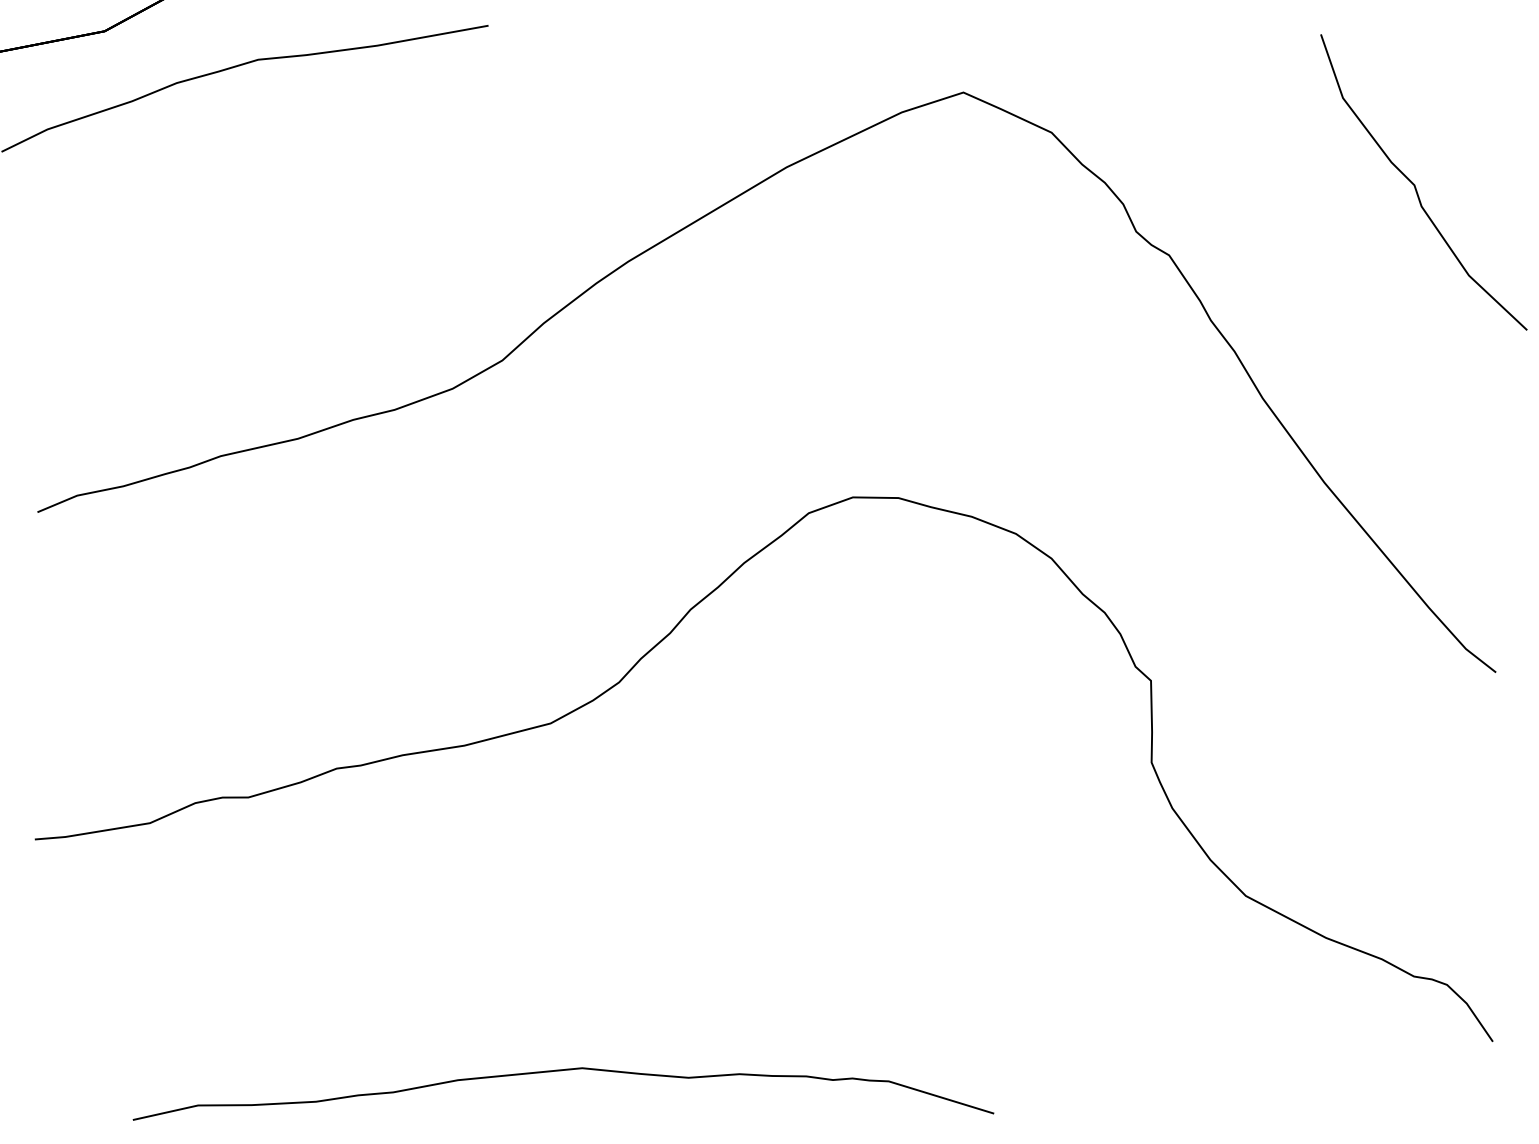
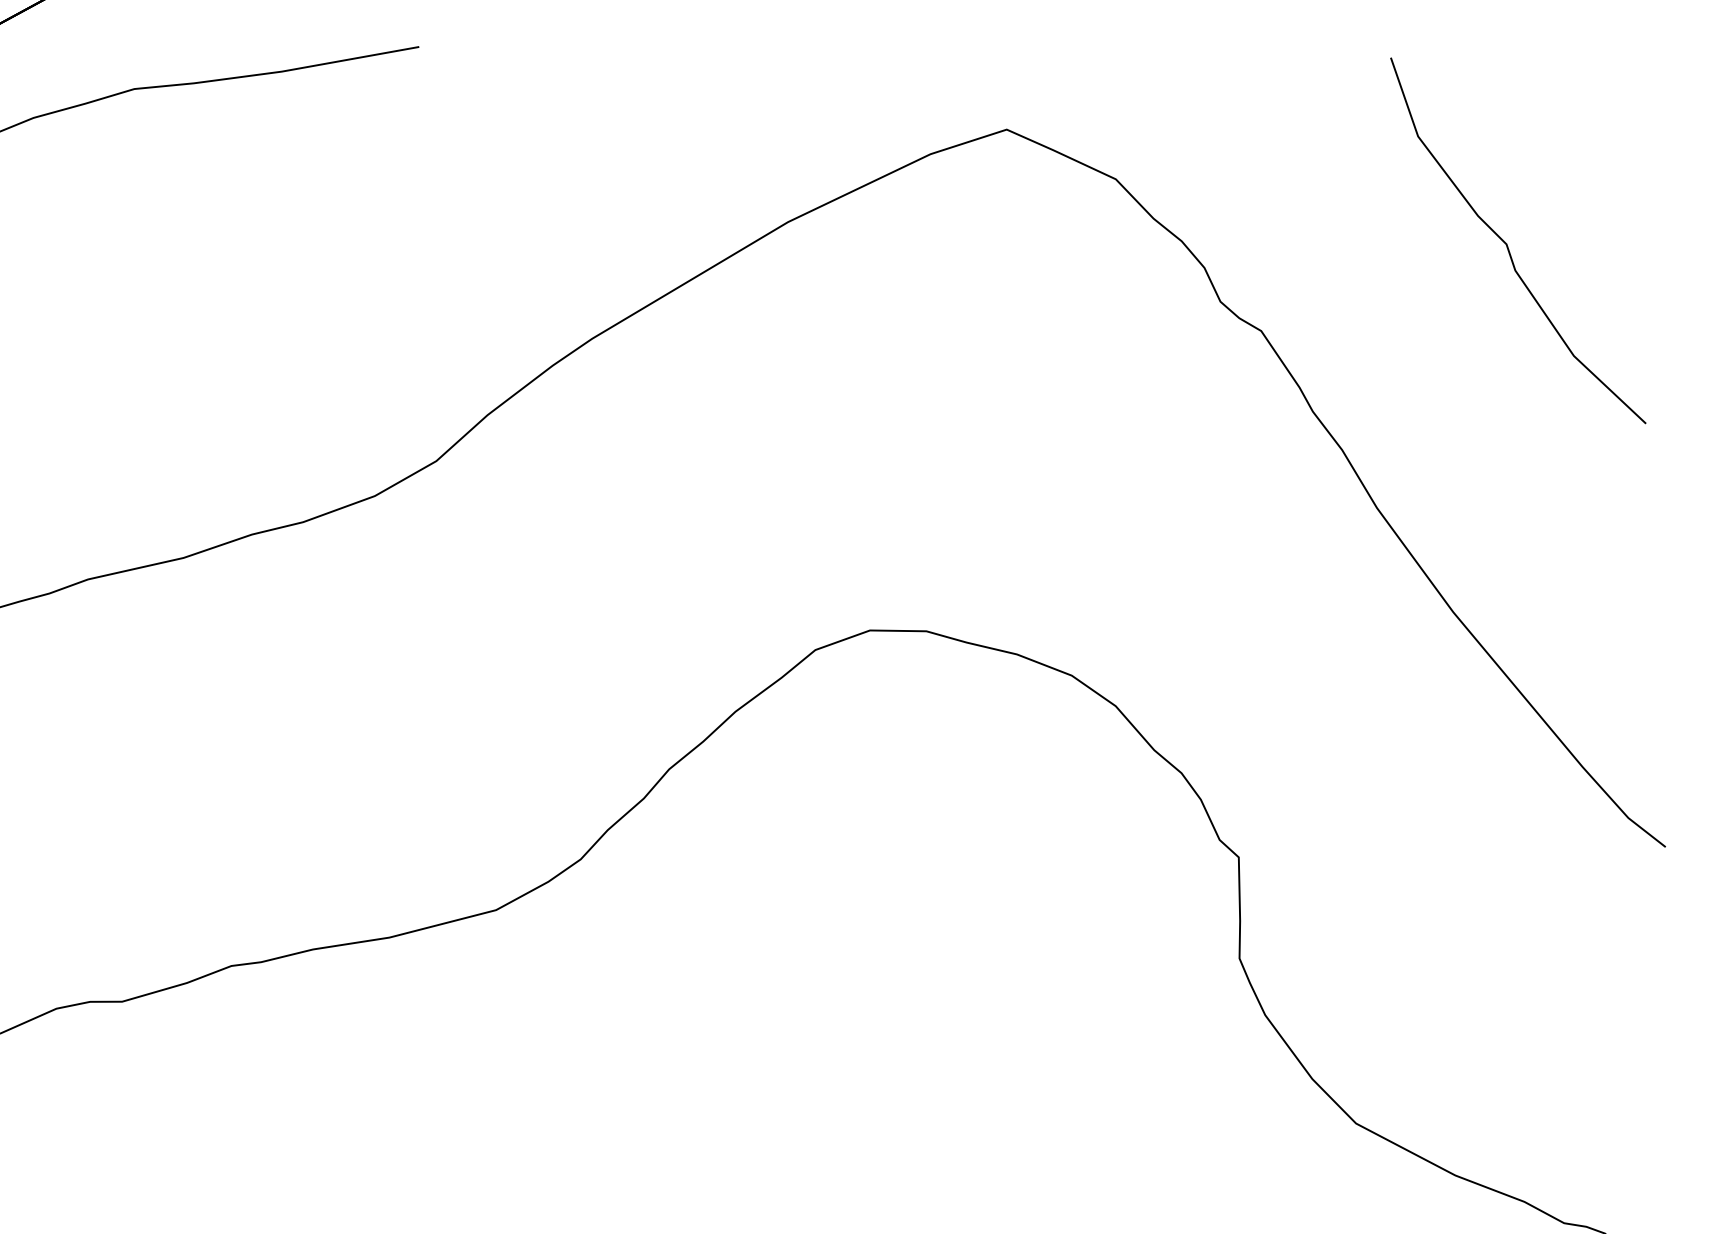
curve: (1415, 184) -> (1507, 243), moved

